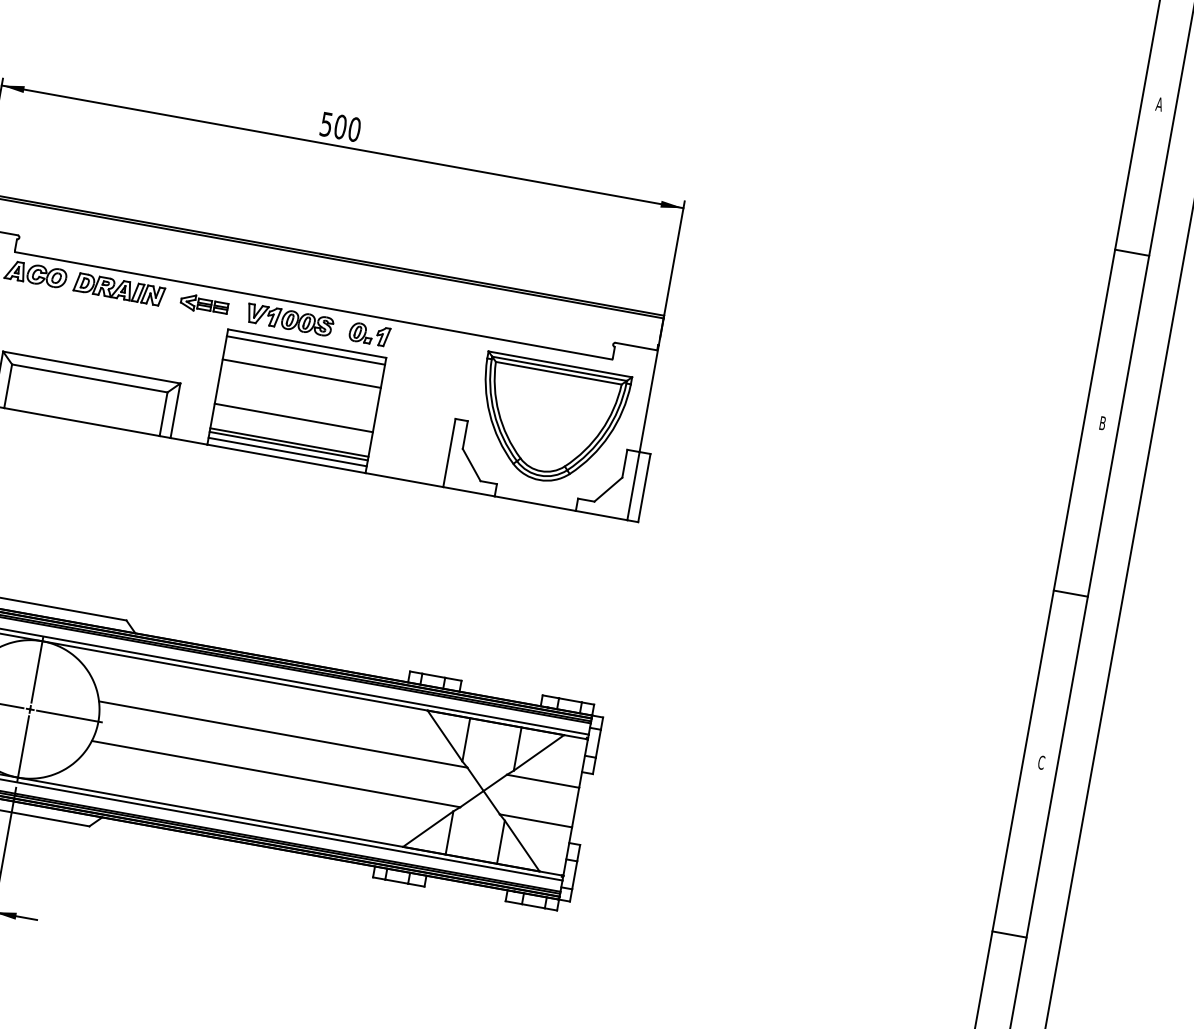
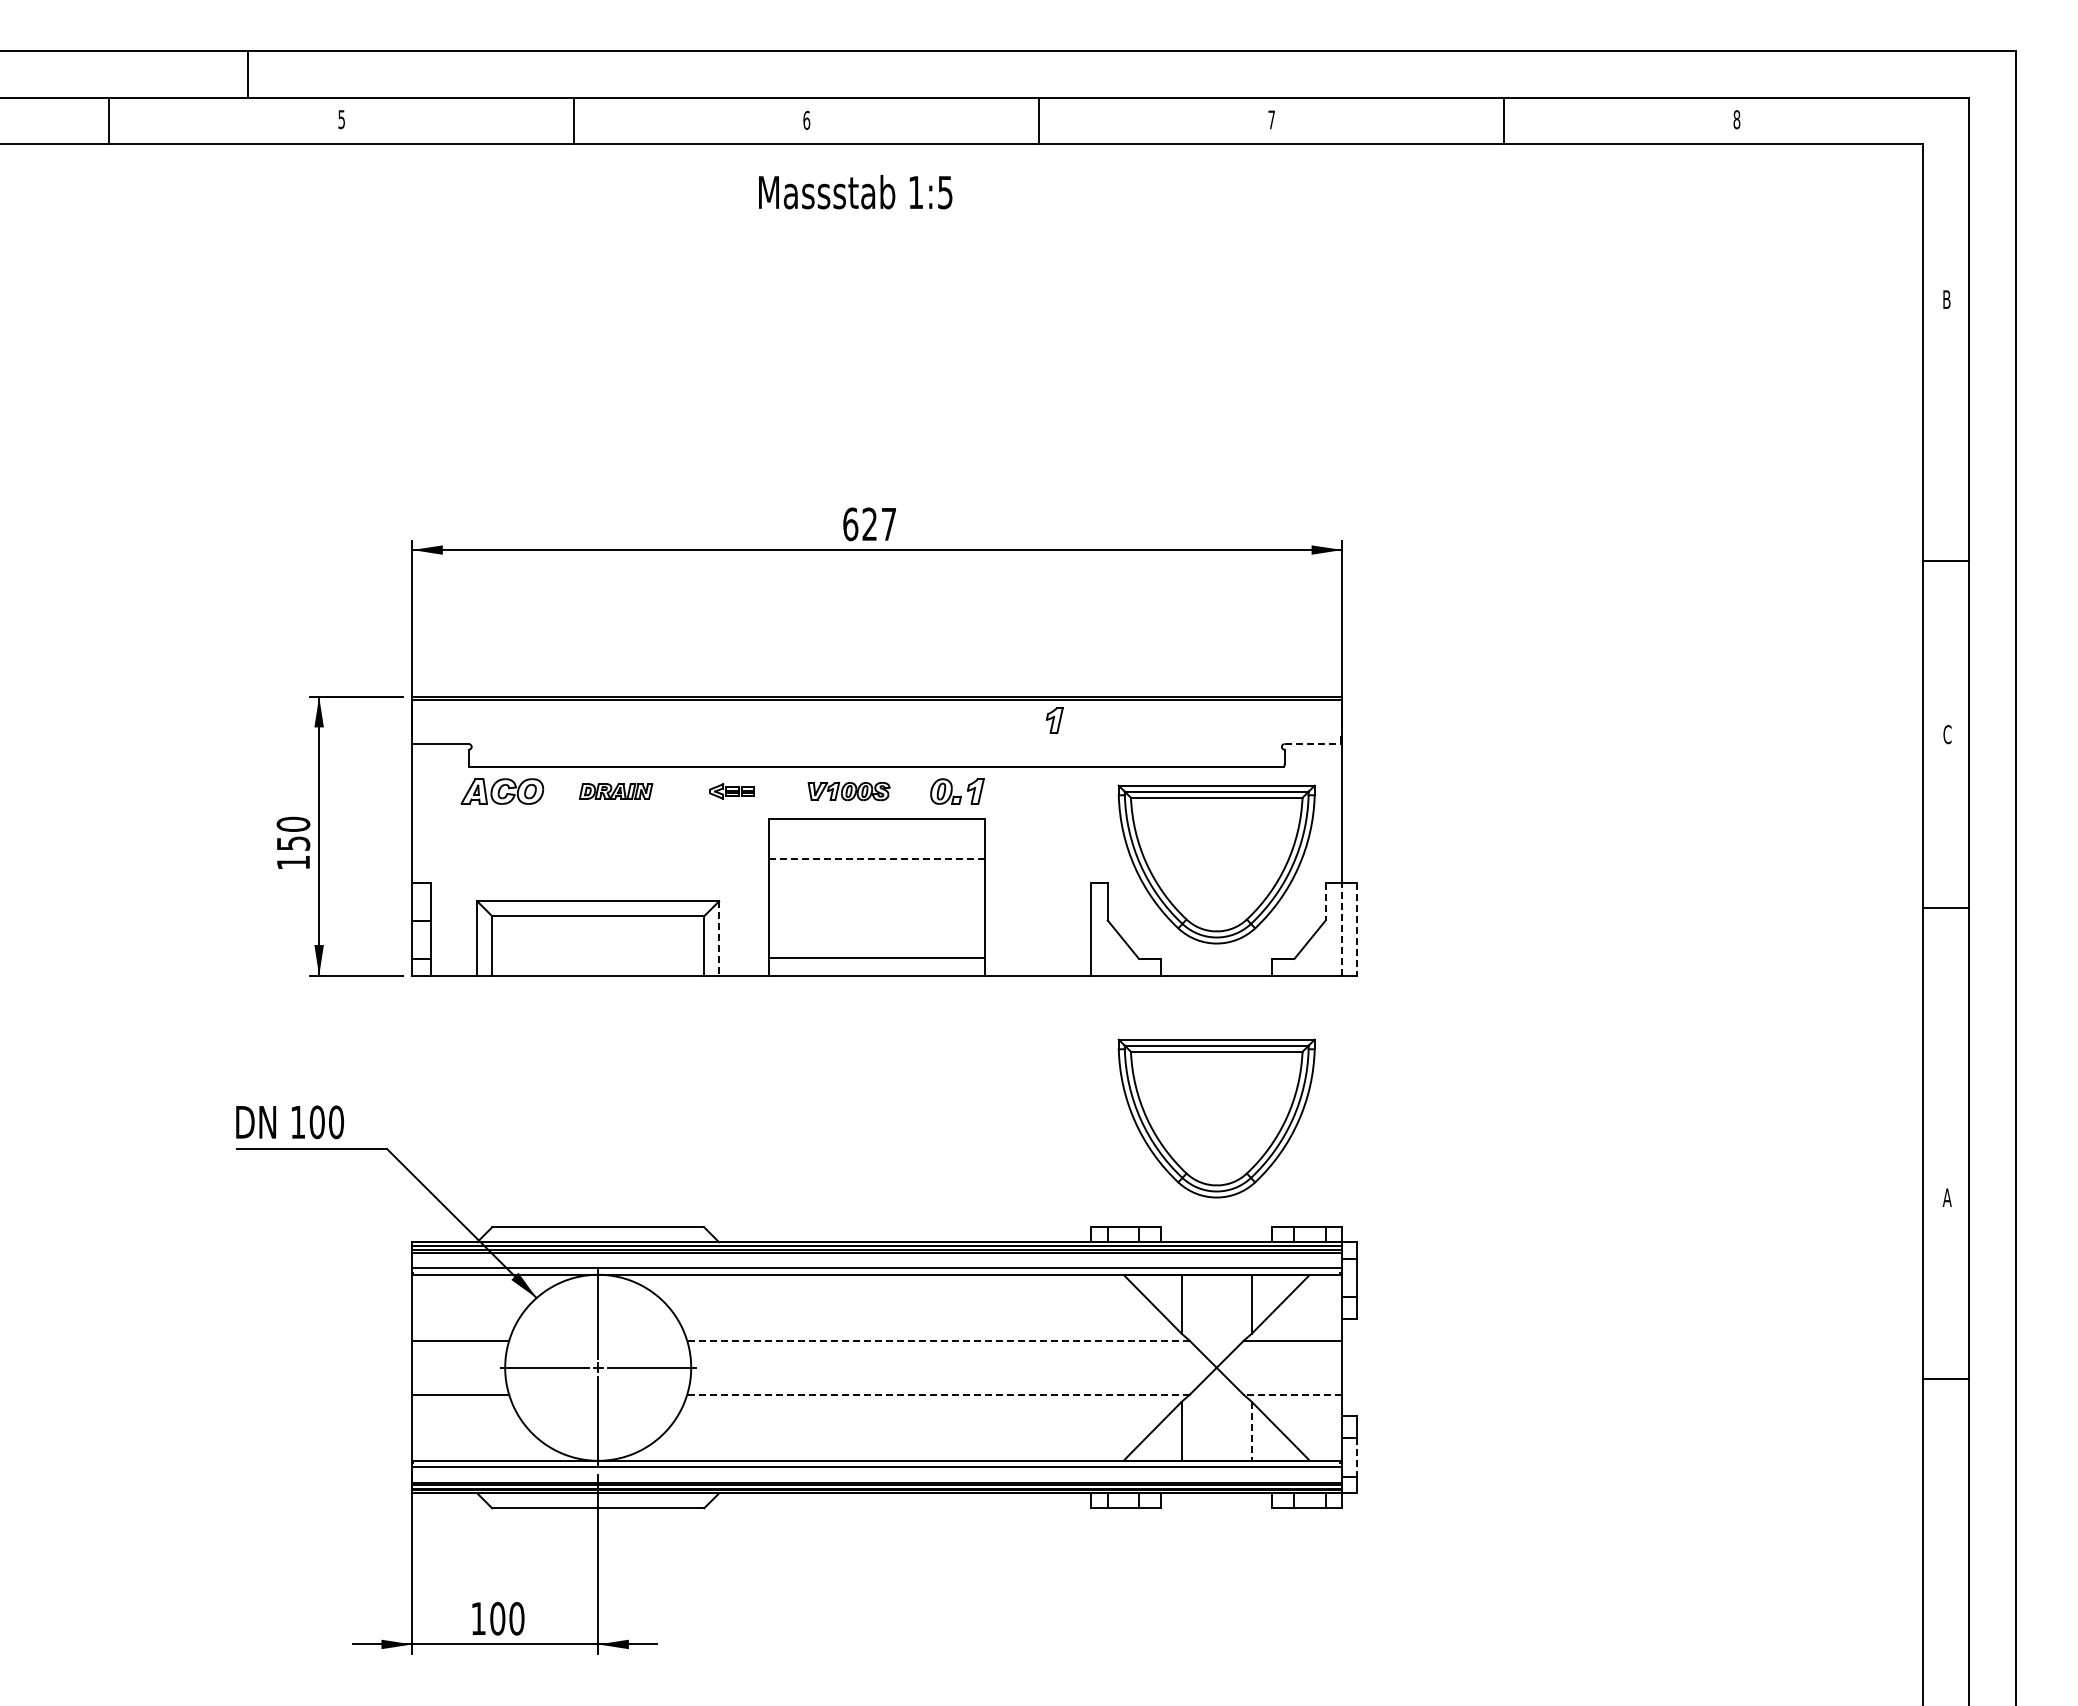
text: (1159, 104) -> (1946, 299), A -> B
text: (340, 127) -> (869, 524), 500 -> 627
line: (1131, 252) -> (1945, 561), moved
part: (118, 289) -> (615, 791), size x0.6
part: (450, 295) -> (1054, 720), added
part: (203, 304) -> (731, 791), size x0.7
part: (289, 320) -> (848, 791), size x0.7
line: (636, 346) -> (1313, 744), solid -> dashed
line: (306, 350) -> (877, 827), removed
line: (301, 373) -> (877, 859), solid -> dashed
line: (175, 411) -> (719, 939), solid -> dashed
line: (294, 417) -> (877, 919), removed
text: (1102, 423) -> (1947, 734), B -> C
line: (289, 442) -> (877, 953), removed
line: (287, 452) -> (877, 966), removed
line: (624, 463) -> (1325, 901), solid -> dashed
line: (633, 486) -> (1342, 929), solid -> dashed
line: (644, 488) -> (1357, 929), solid -> dashed
line: (1070, 593) -> (1945, 908), moved
part: (516, 608) -> (1216, 1118), added
line: (282, 734) -> (937, 1340), solid -> dashed
text: (1040, 762) -> (1946, 1197), C -> A
line: (275, 773) -> (937, 1394), solid -> dashed
line: (535, 820) -> (1292, 1394), solid -> dashed
line: (500, 842) -> (1251, 1431), solid -> dashed
line: (574, 876) -> (1357, 1458), solid -> dashed
line: (1009, 934) -> (1945, 1379), moved

